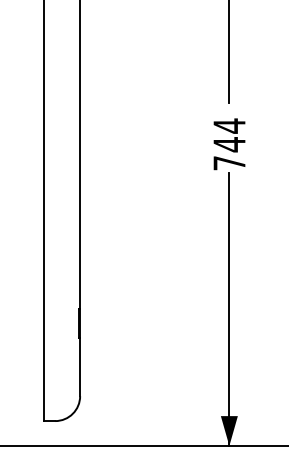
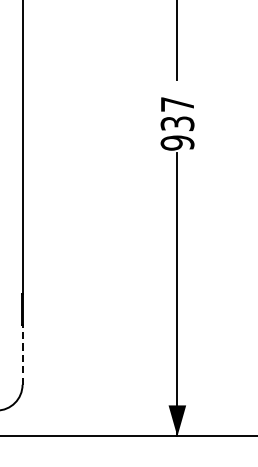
text: (229, 144) -> (177, 123), 744 -> 937
line: (80, 366) -> (22, 353), solid -> dashed

